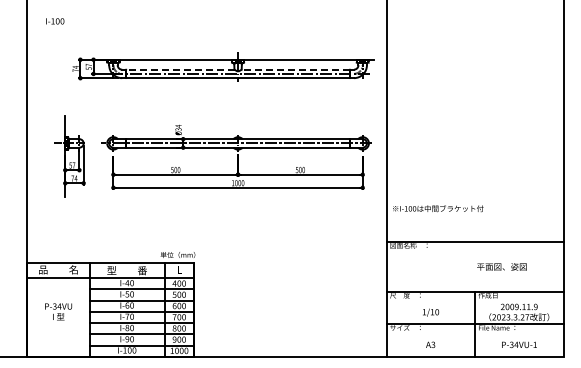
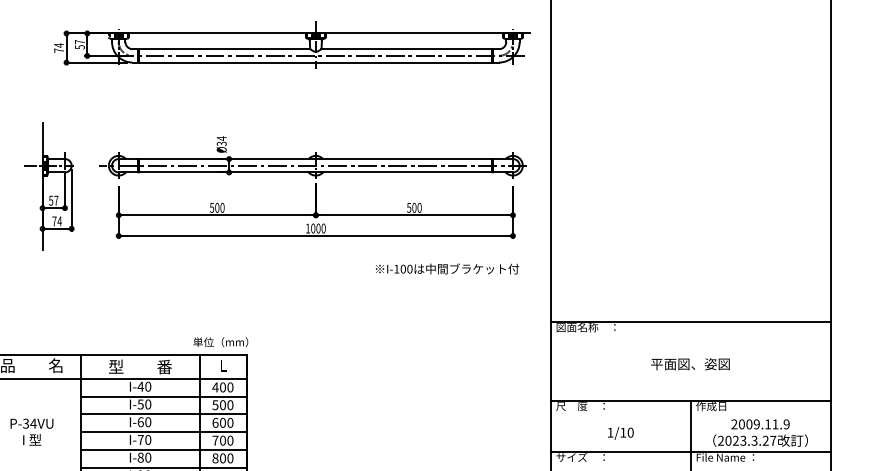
line: (179, 69) -> (223, 48), dashed -> solid
line: (295, 69) -> (406, 48), dashed -> solid
text: (438, 208) -> (447, 268), moved
text: (501, 266) -> (689, 363), moved

